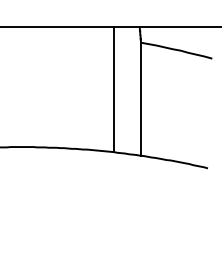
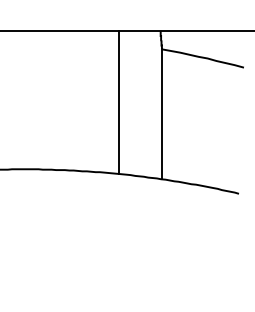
line: (113, 88) -> (118, 101), moved

